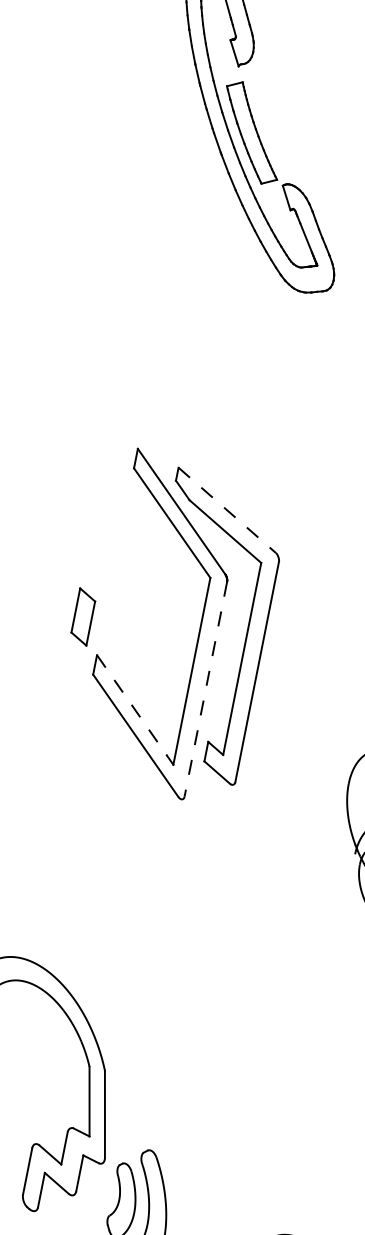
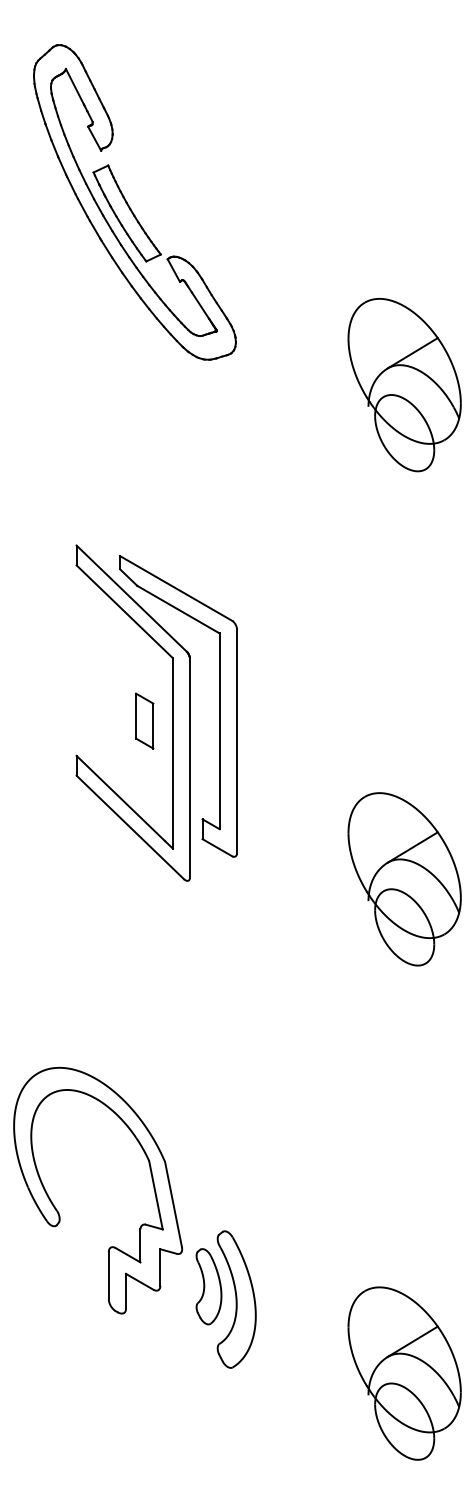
line: (227, 510) -> (176, 588), dashed -> solid
part: (83, 616) -> (144, 720), moved
line: (205, 689) -> (189, 768), dashed -> solid
line: (132, 705) -> (121, 798), dashed -> solid

